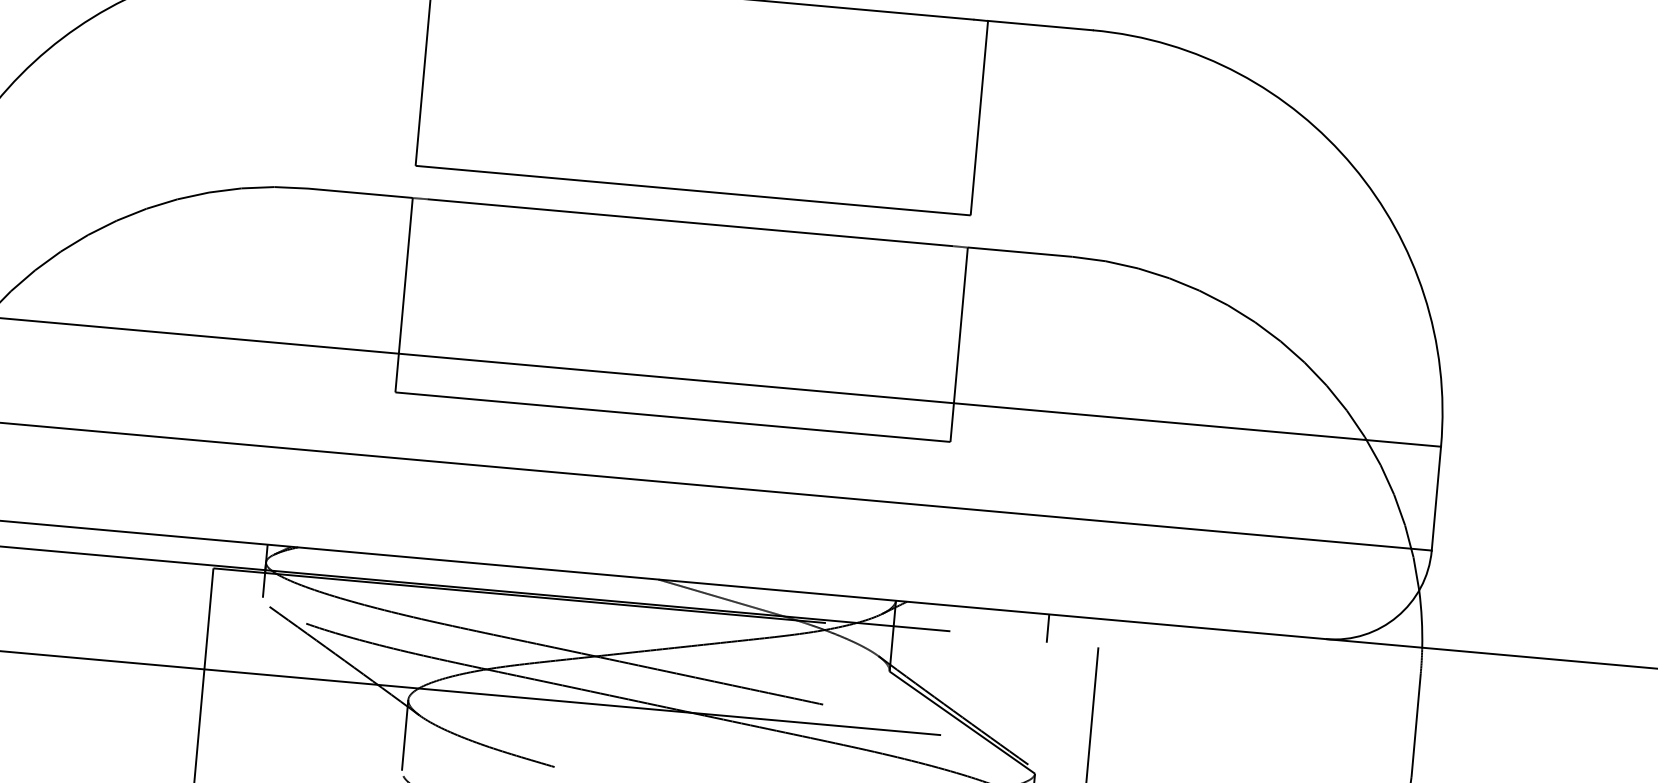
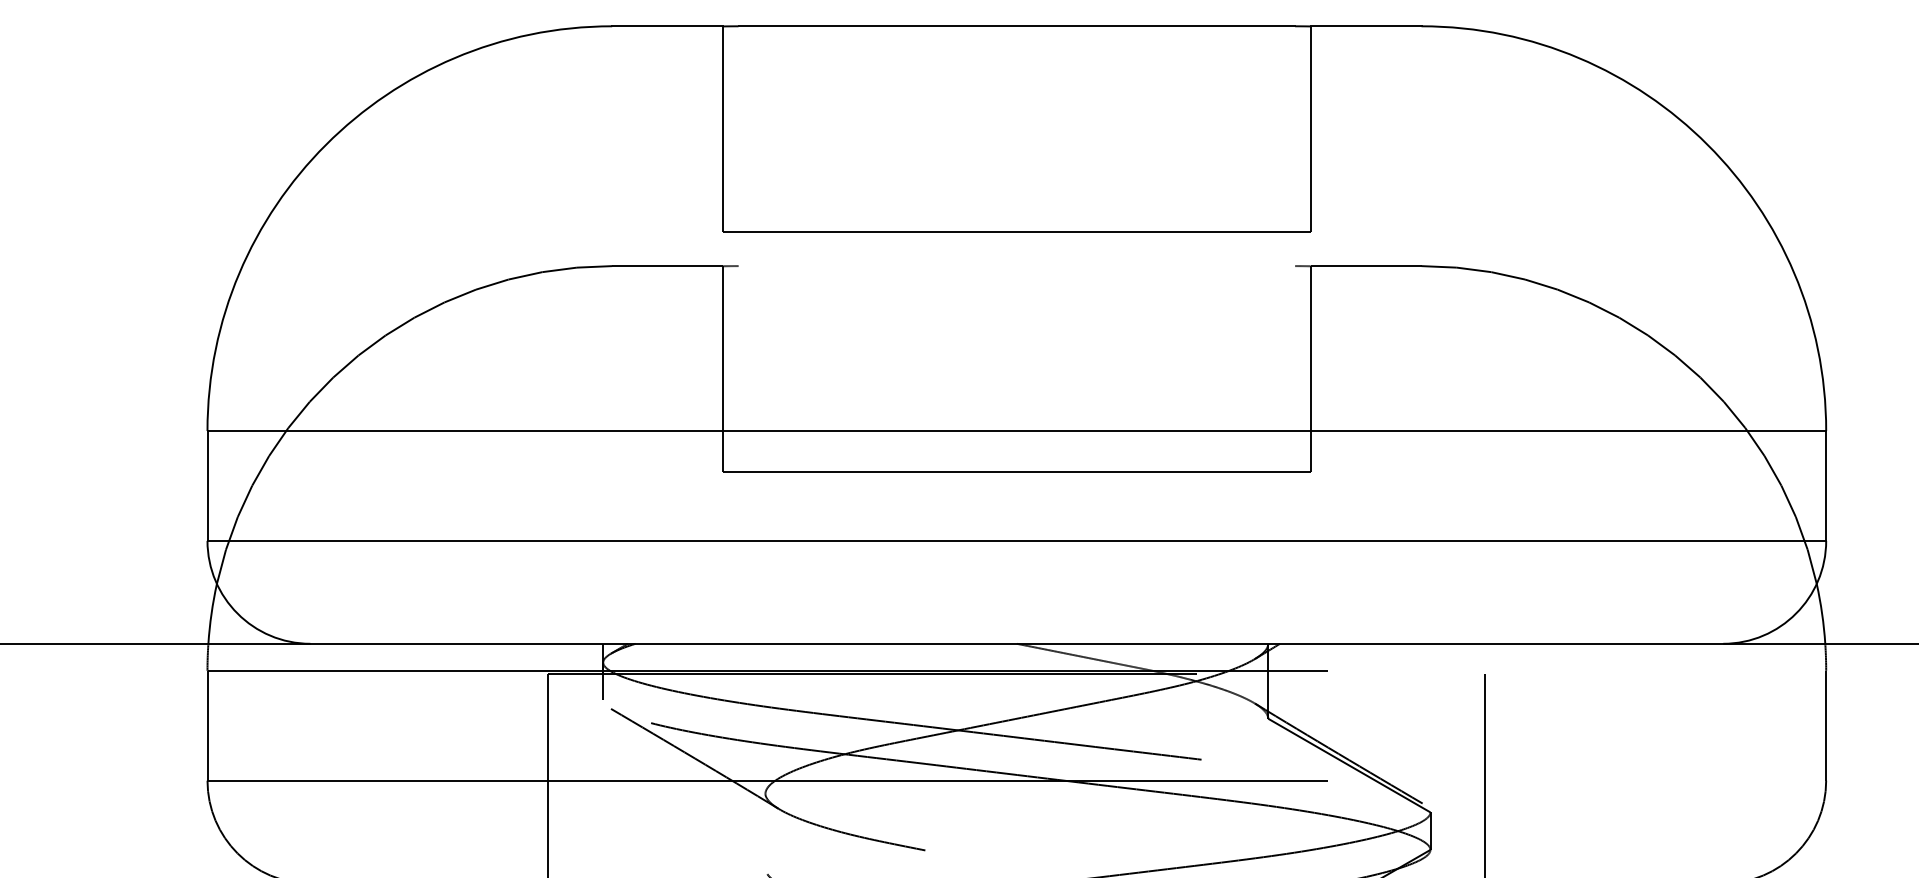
line: (689, 223) -> (1016, 266), removed
line: (1048, 628) -> (1430, 658), removed
line: (405, 734) -> (765, 830), removed

